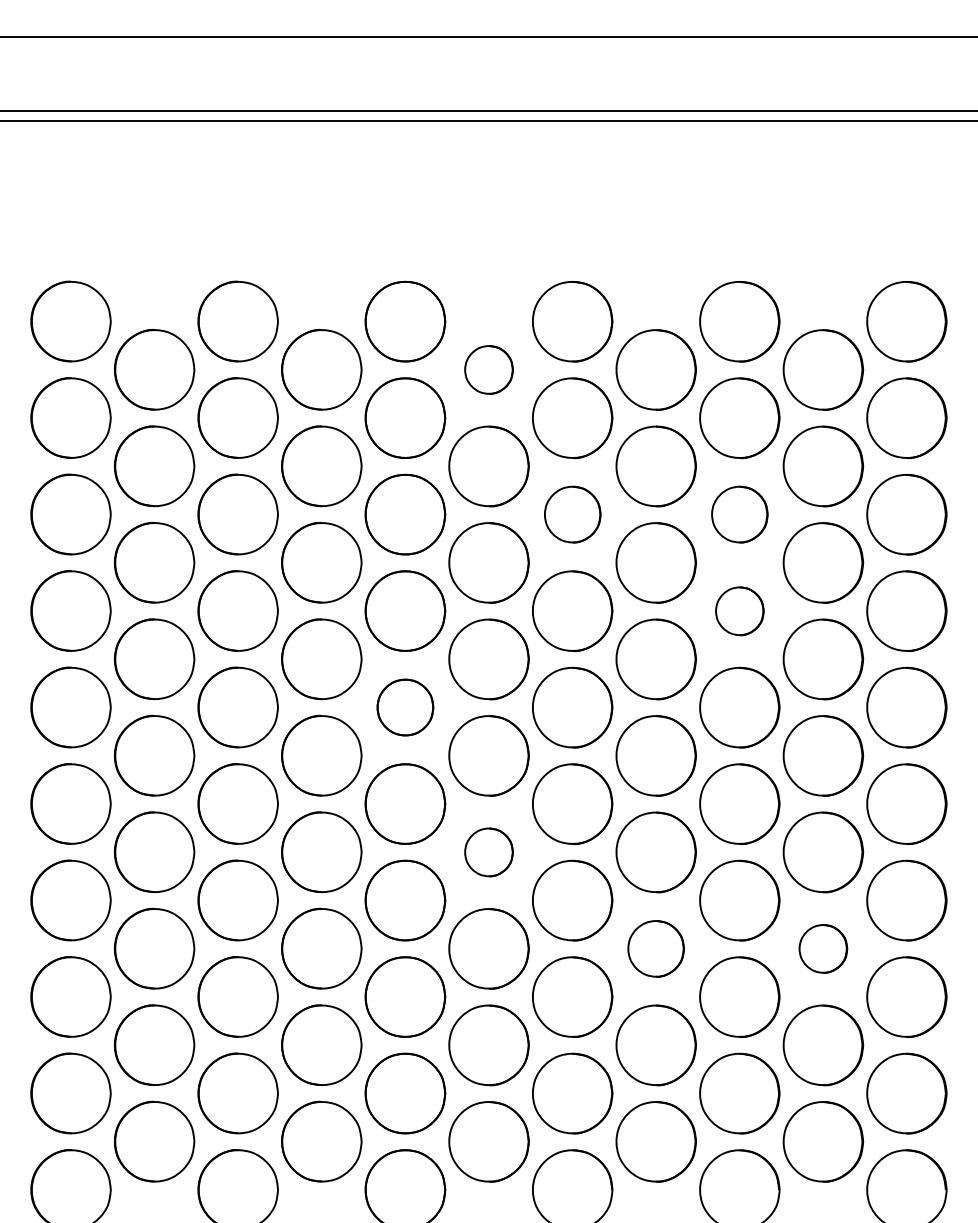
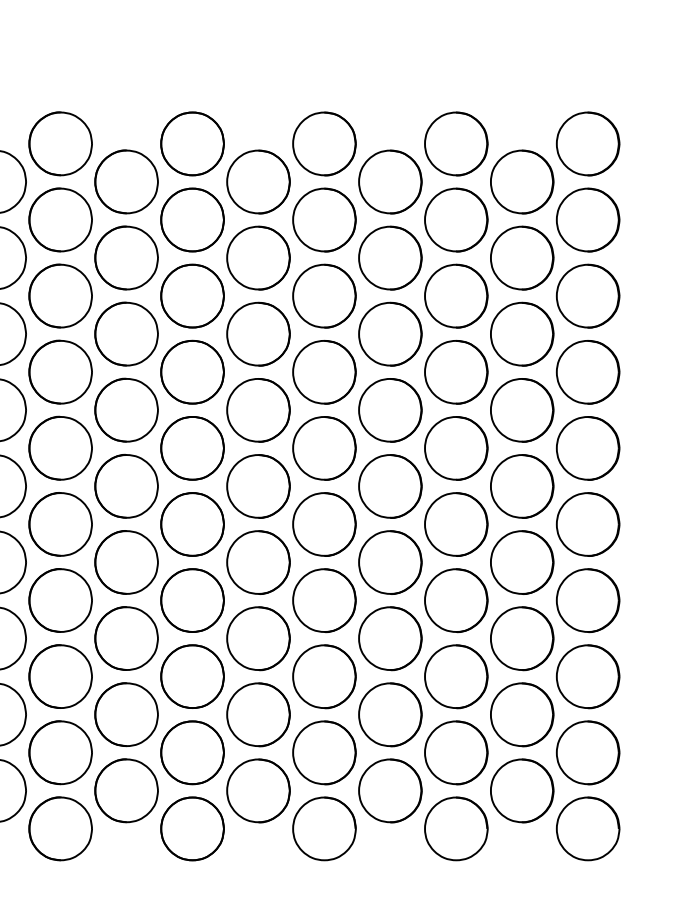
part: (488, 369) -> (258, 181), size x1.67
part: (572, 514) -> (324, 296), size x1.43
part: (739, 514) -> (456, 296), size x1.43
part: (739, 611) -> (456, 372), size x1.67
part: (405, 707) -> (192, 448), size x1.43
part: (488, 852) -> (258, 562), size x1.67
part: (655, 948) -> (389, 638), size x1.43
part: (823, 948) -> (522, 638), size x1.67

